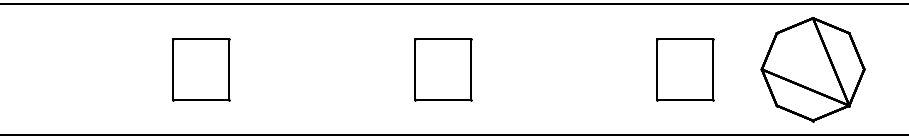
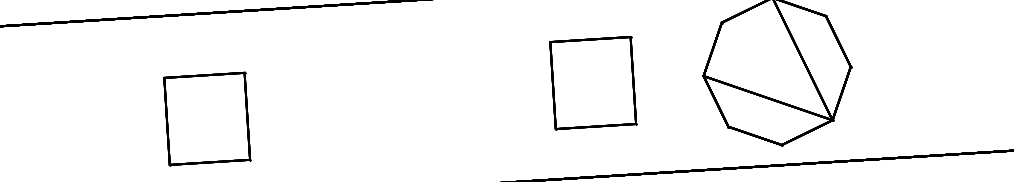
part: (443, 69) -> (207, 118), moved

